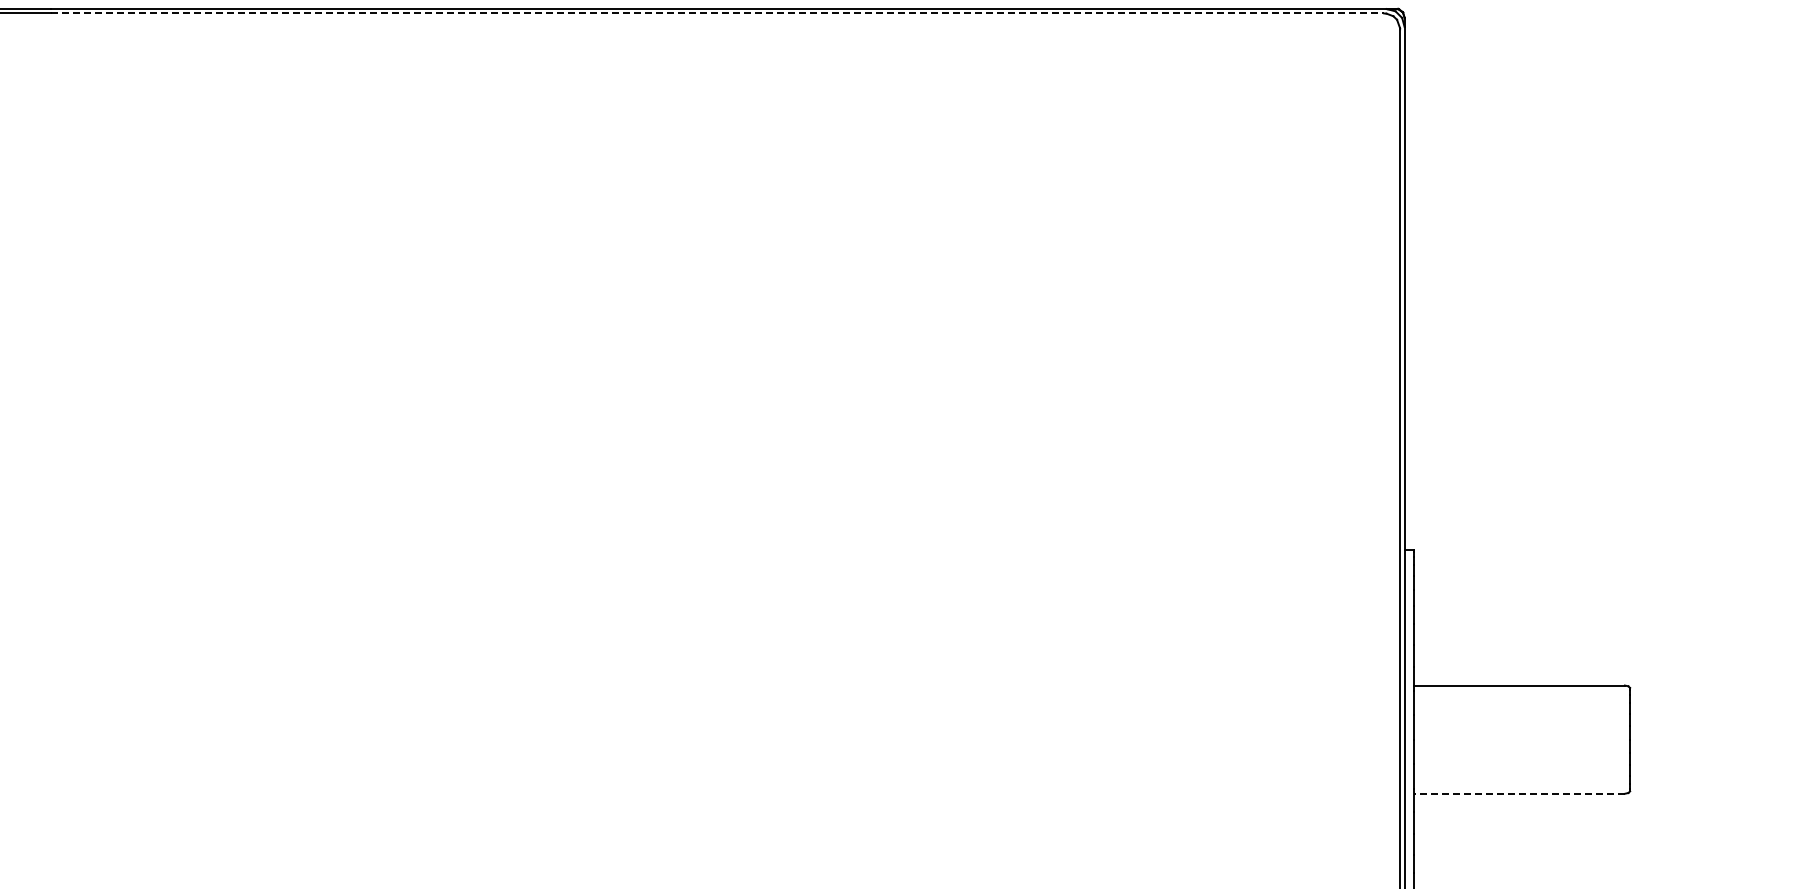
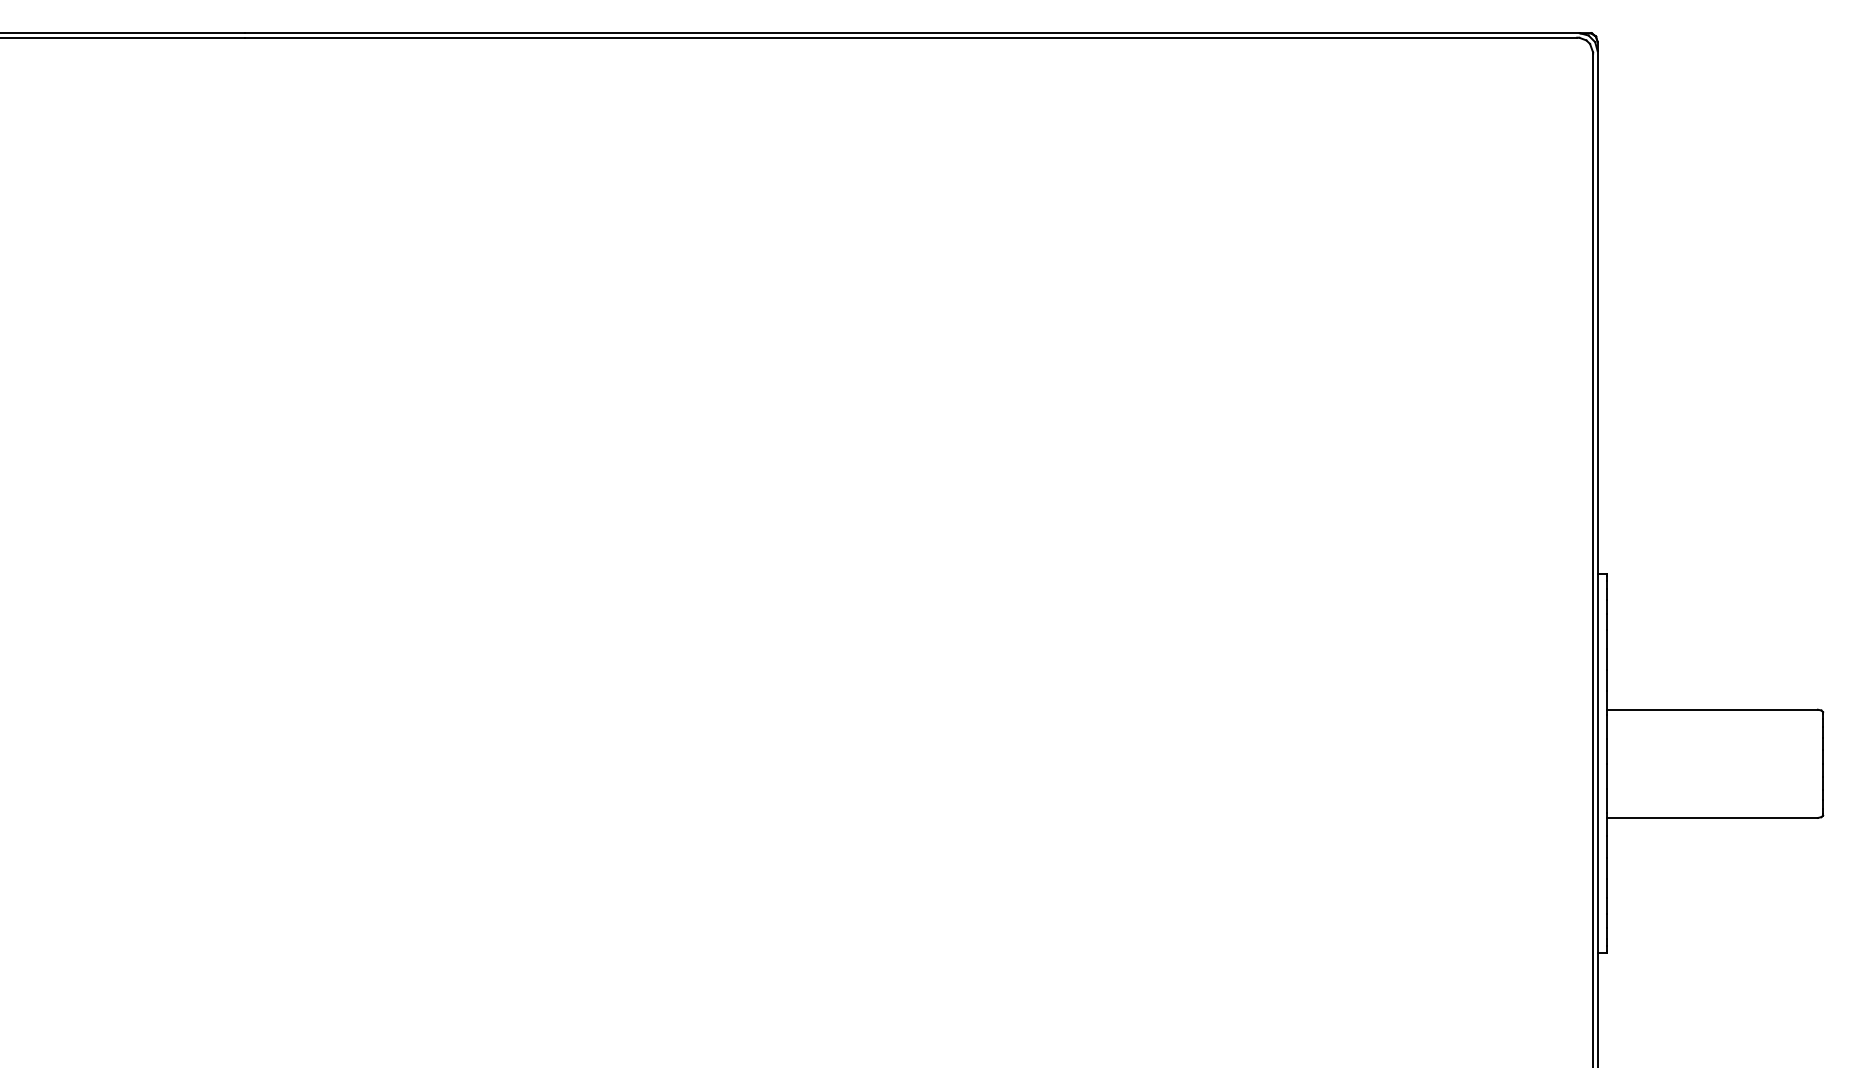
line: (718, 13) -> (911, 37), dashed -> solid
line: (1519, 793) -> (1712, 817), dashed -> solid

